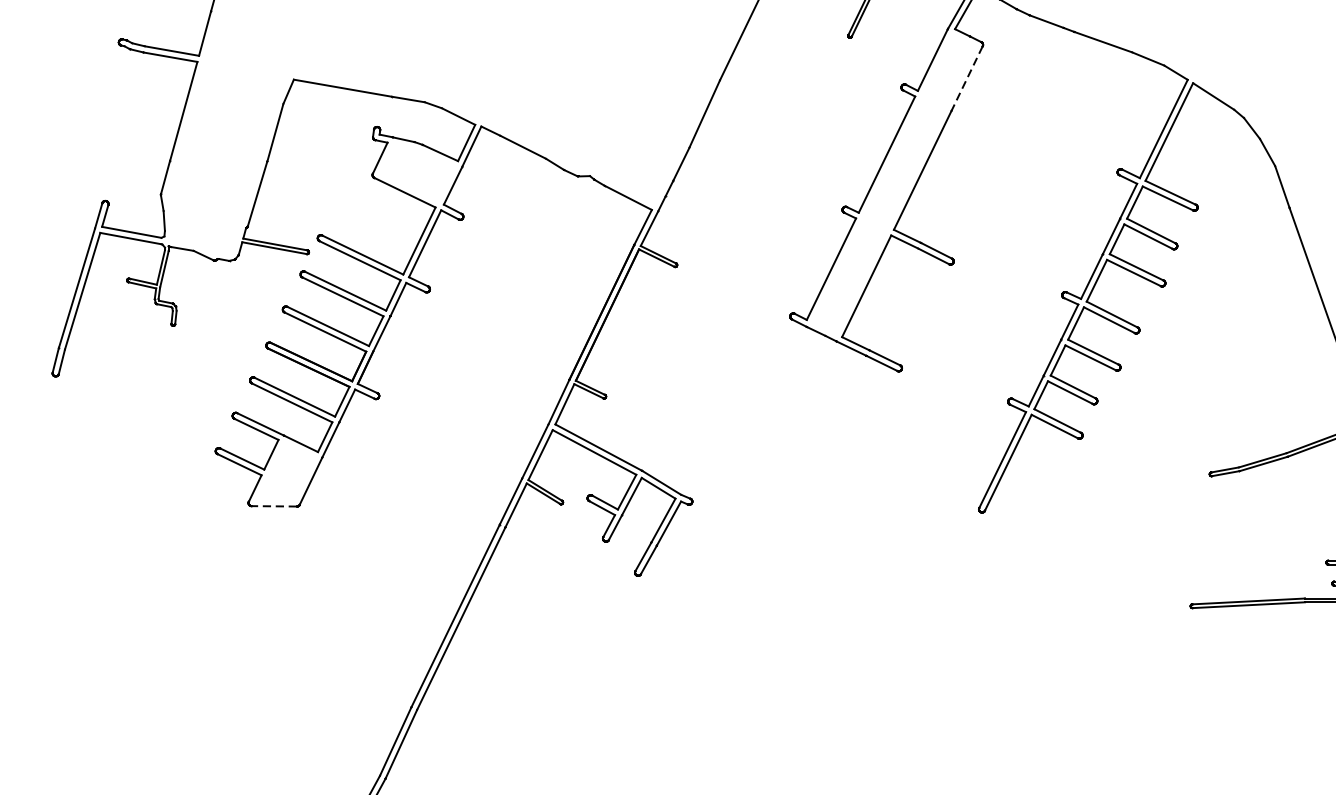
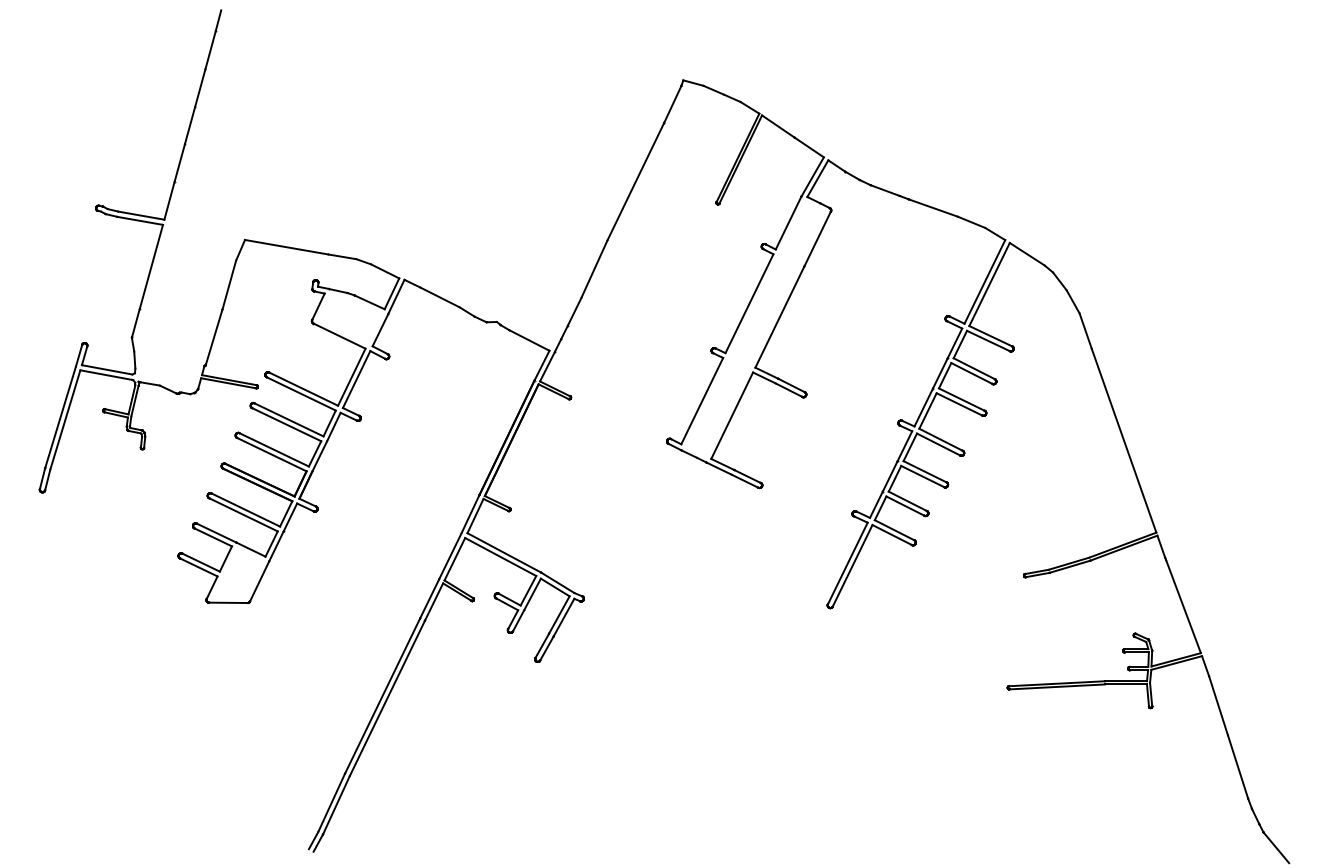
line: (966, 79) -> (817, 239), dashed -> solid
line: (273, 505) -> (227, 602), dashed -> solid

